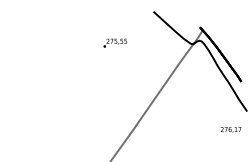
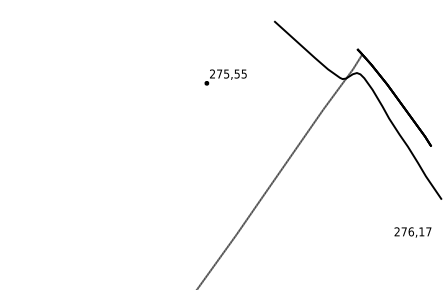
text: (114, 42) -> (224, 76), moved

